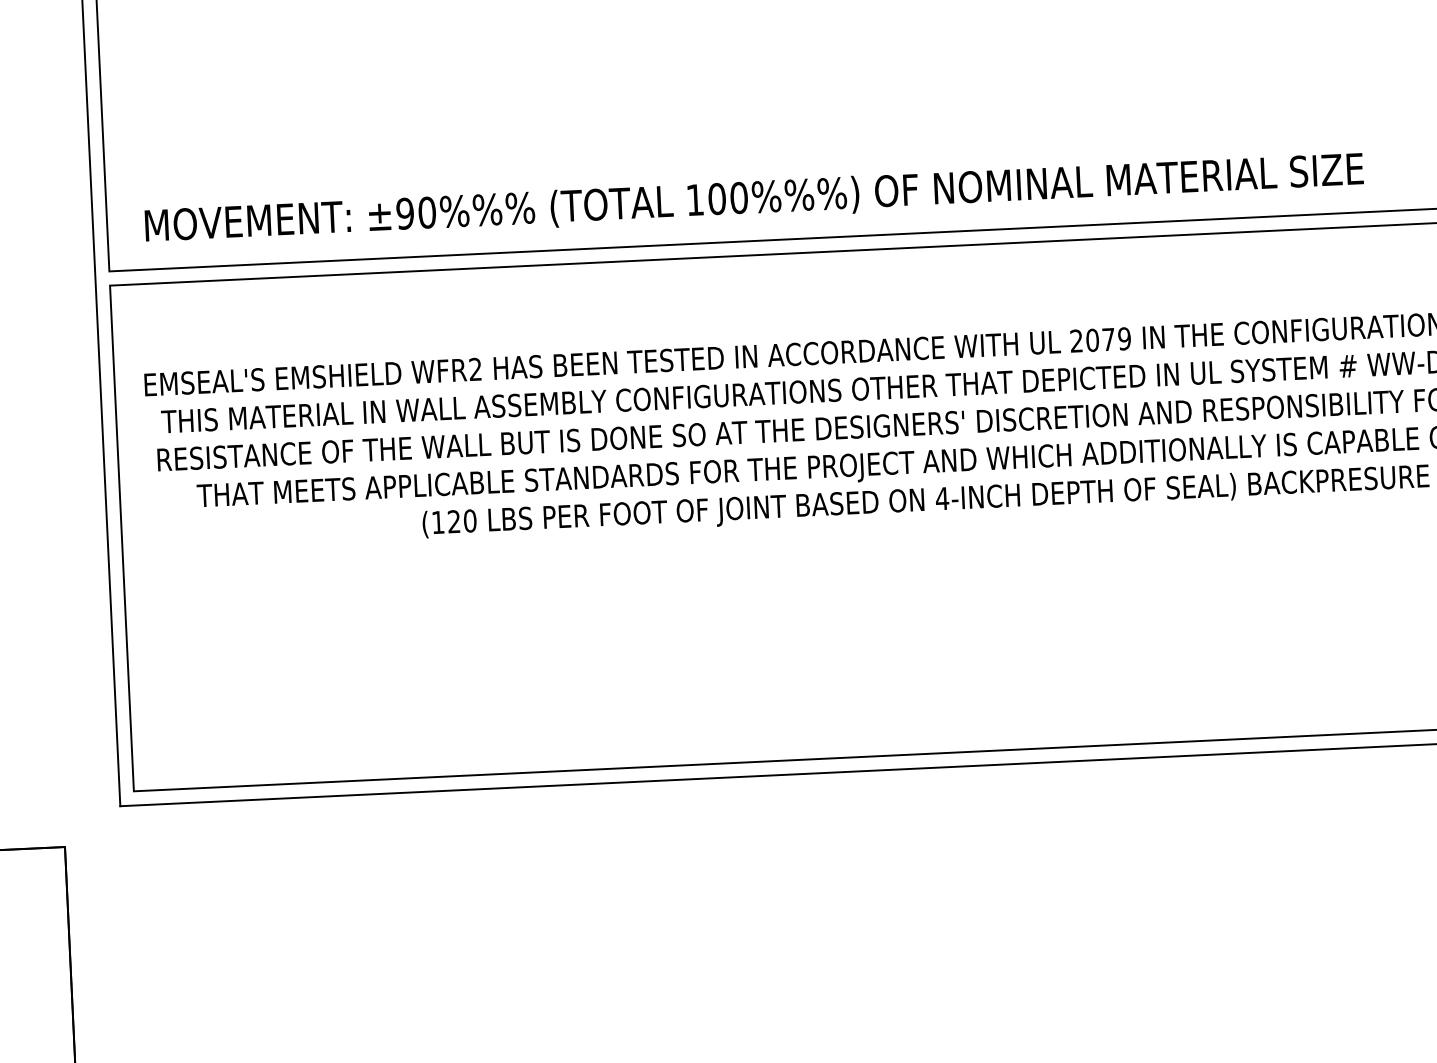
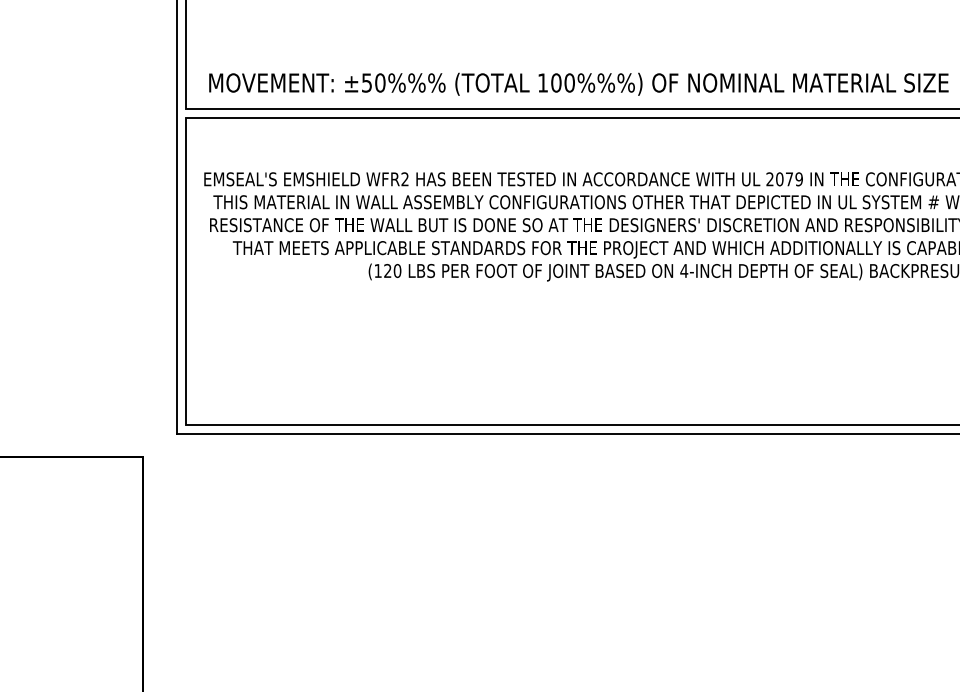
text: (404, 212) -> (366, 82), ±90%%% -> ±50%%%

